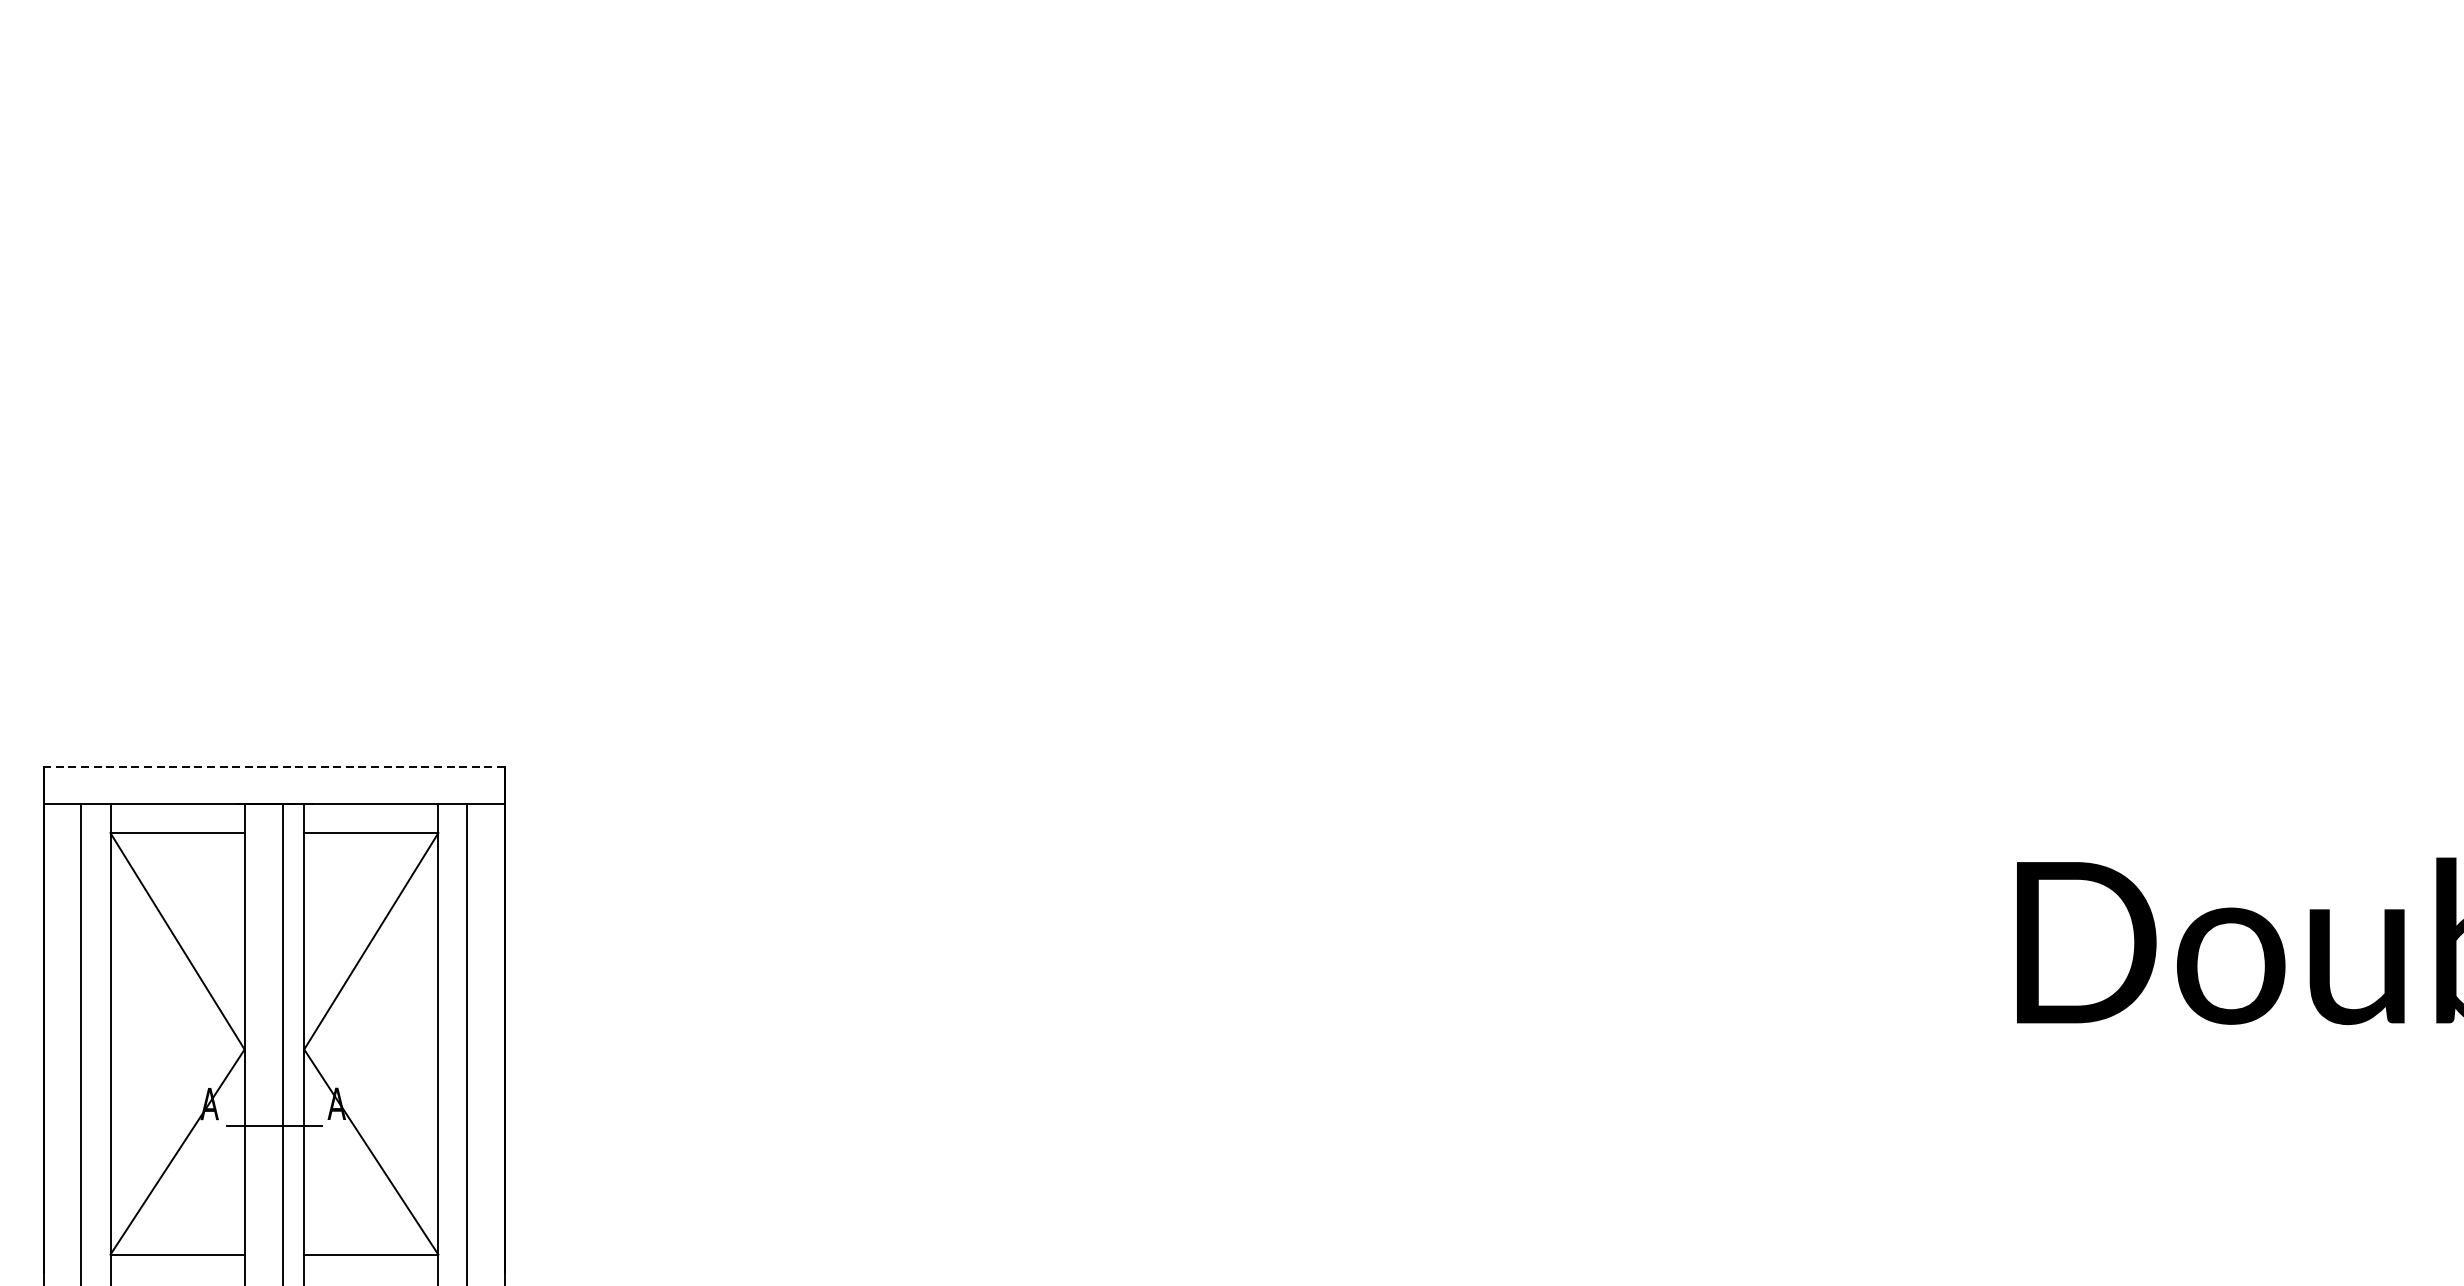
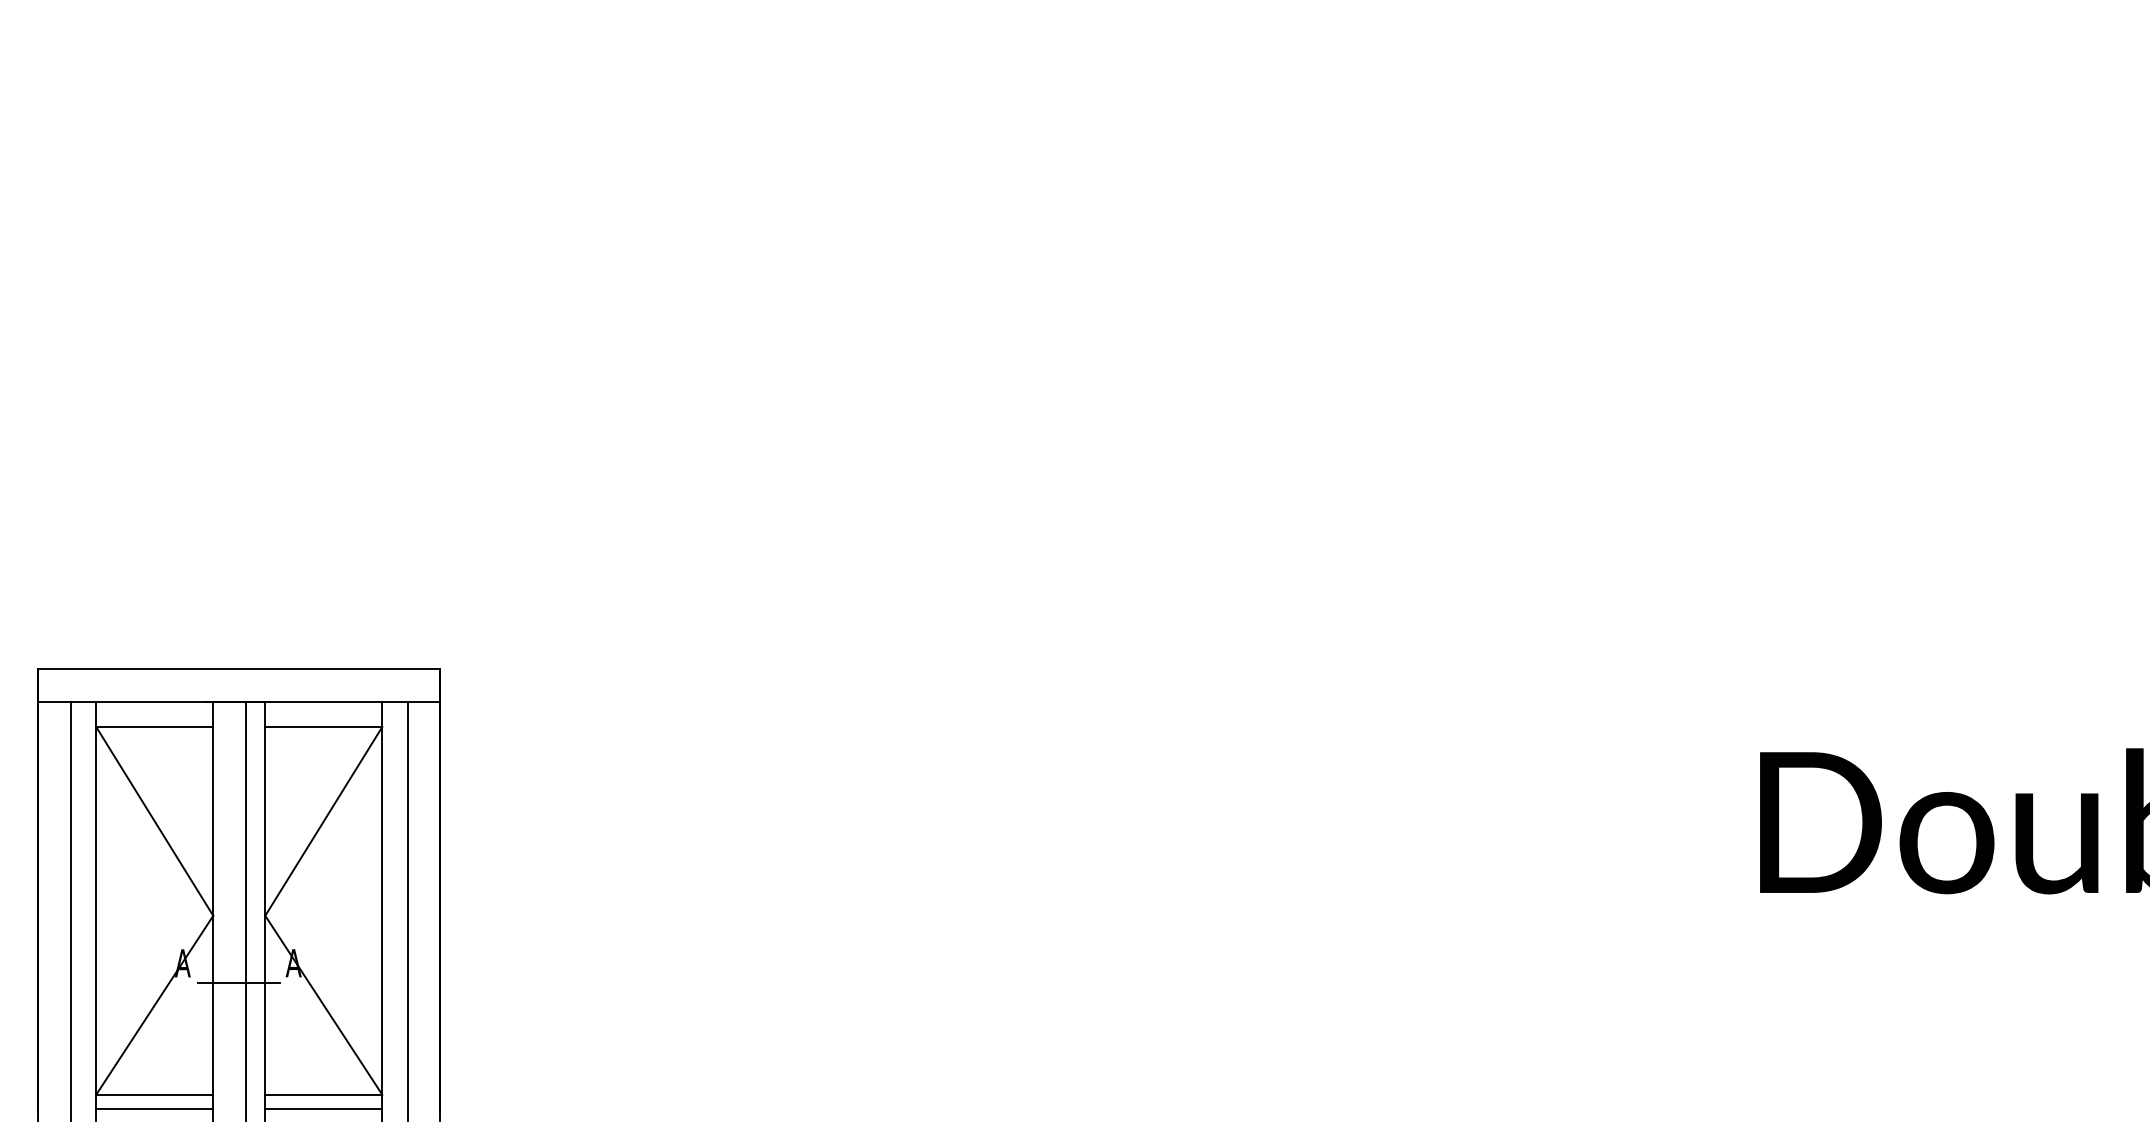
line: (273, 766) -> (238, 668), dashed -> solid
line: (177, 1270) -> (154, 1108), added
line: (370, 1270) -> (323, 1108), added

